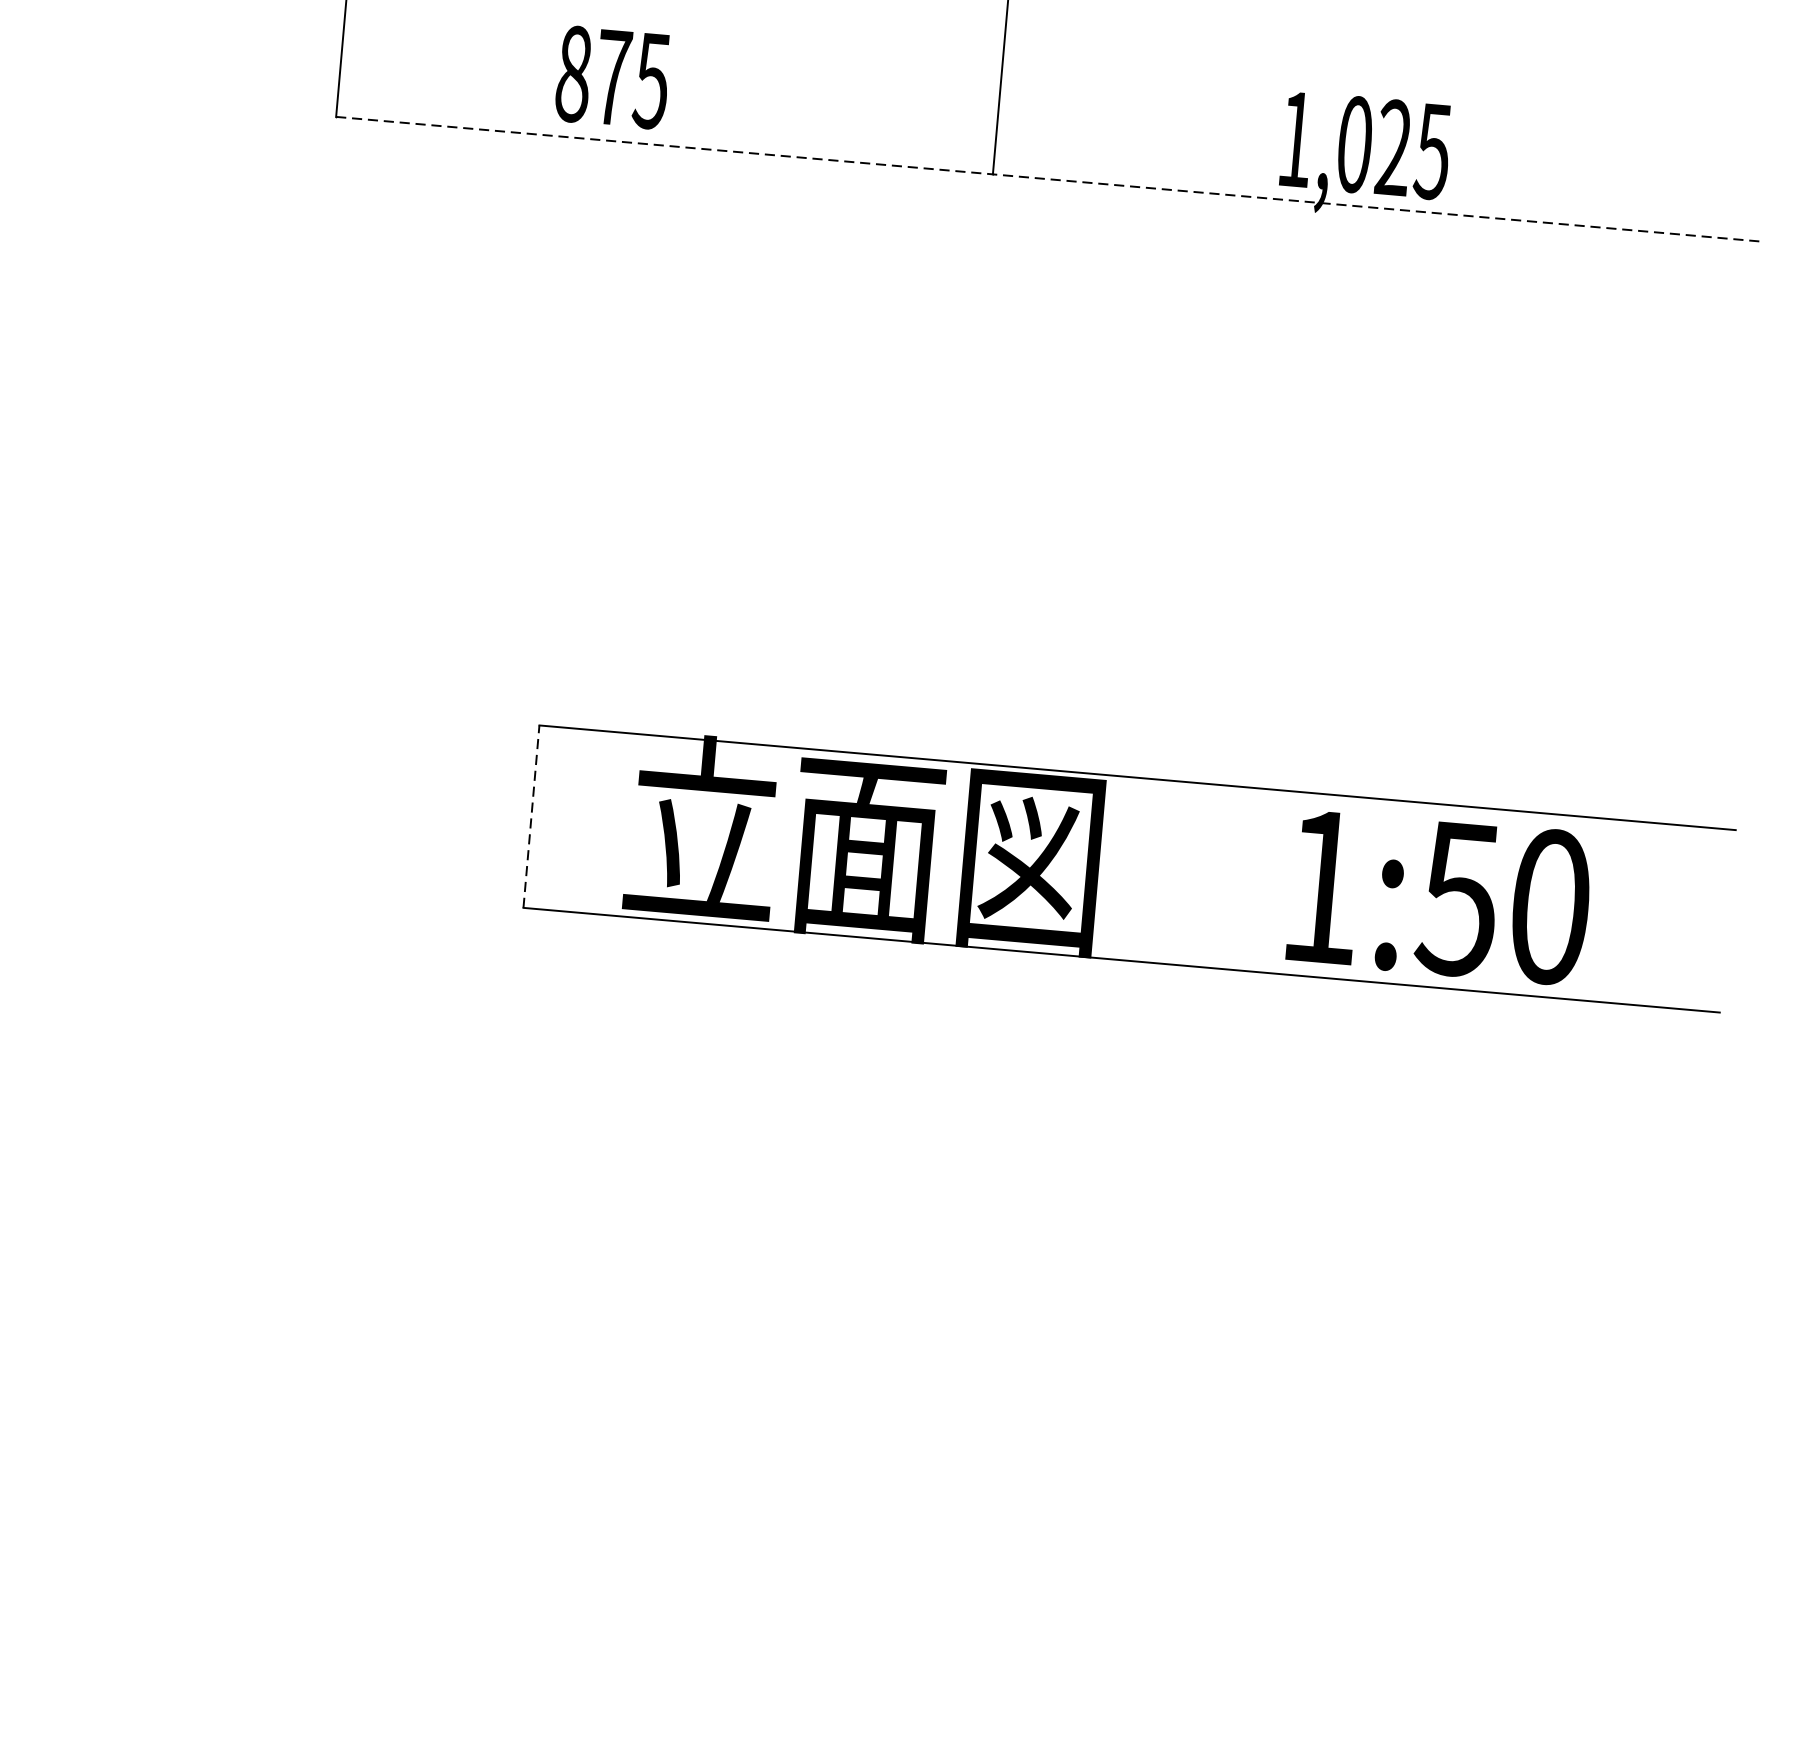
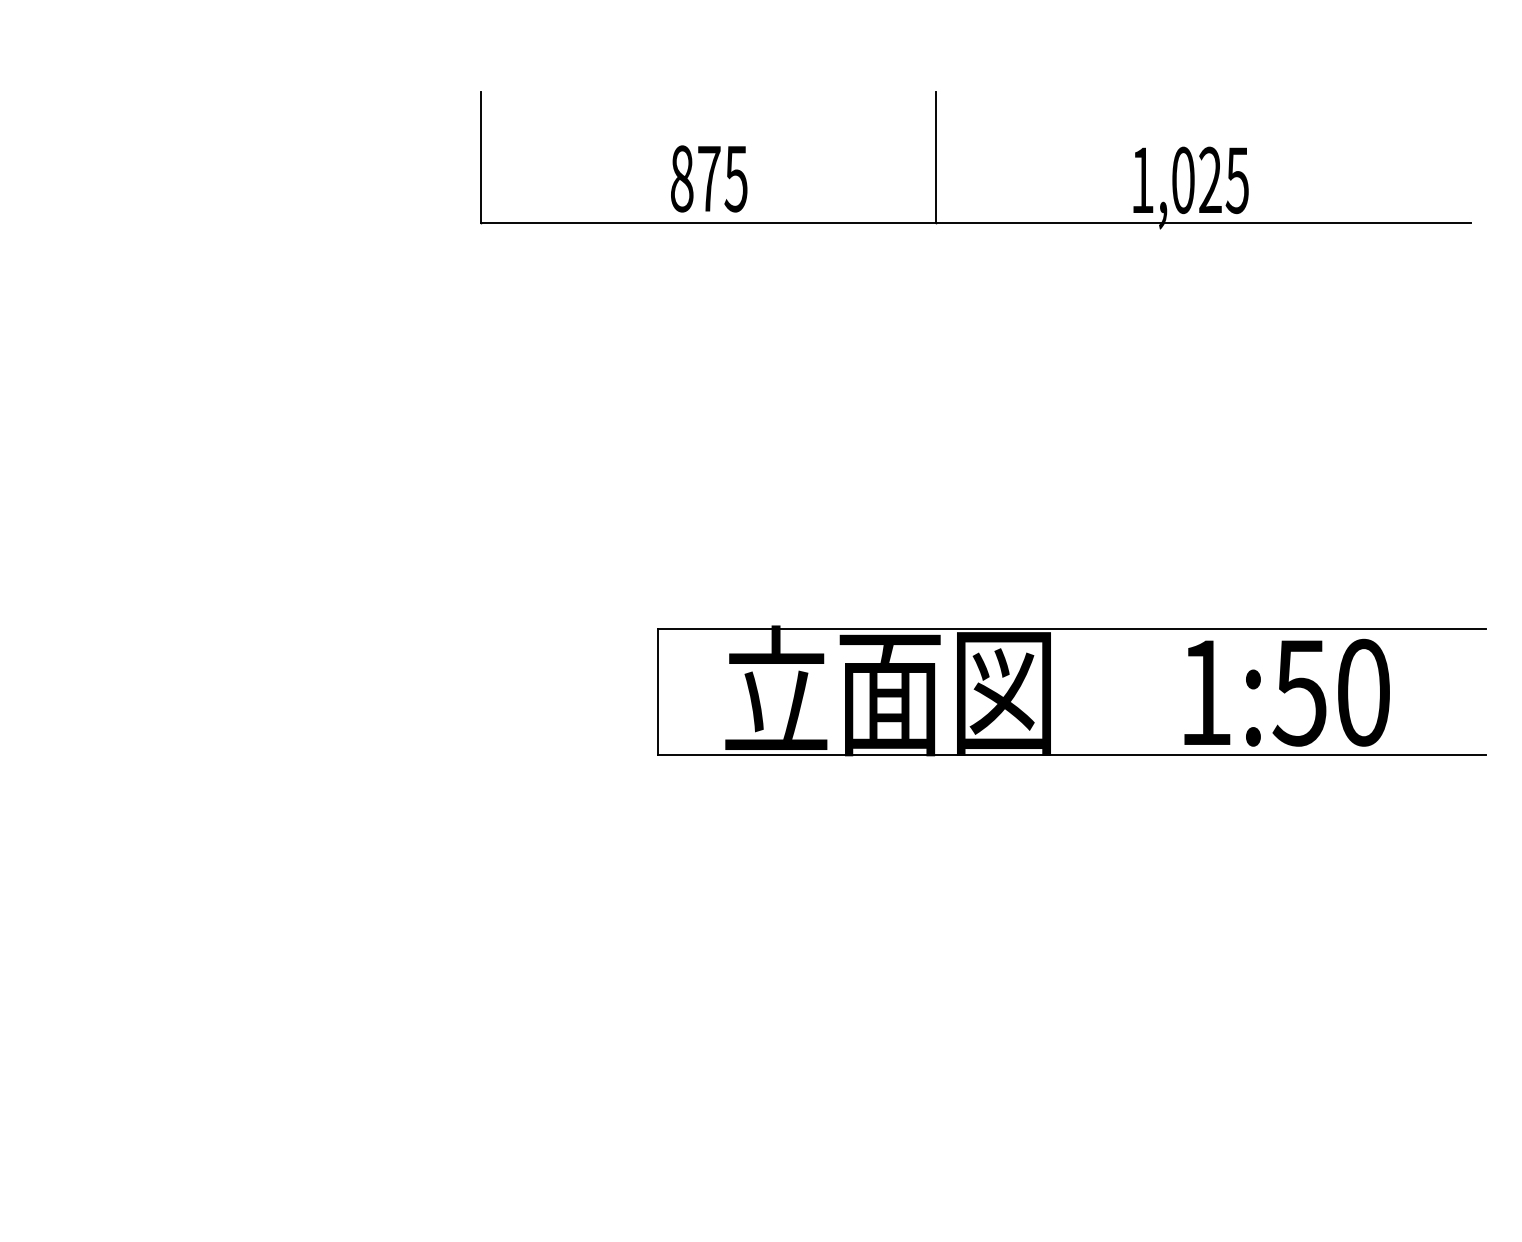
text: (613, 77) -> (709, 178), moved
line: (1049, 179) -> (975, 222), dashed -> solid
line: (531, 815) -> (657, 691), dashed -> solid

